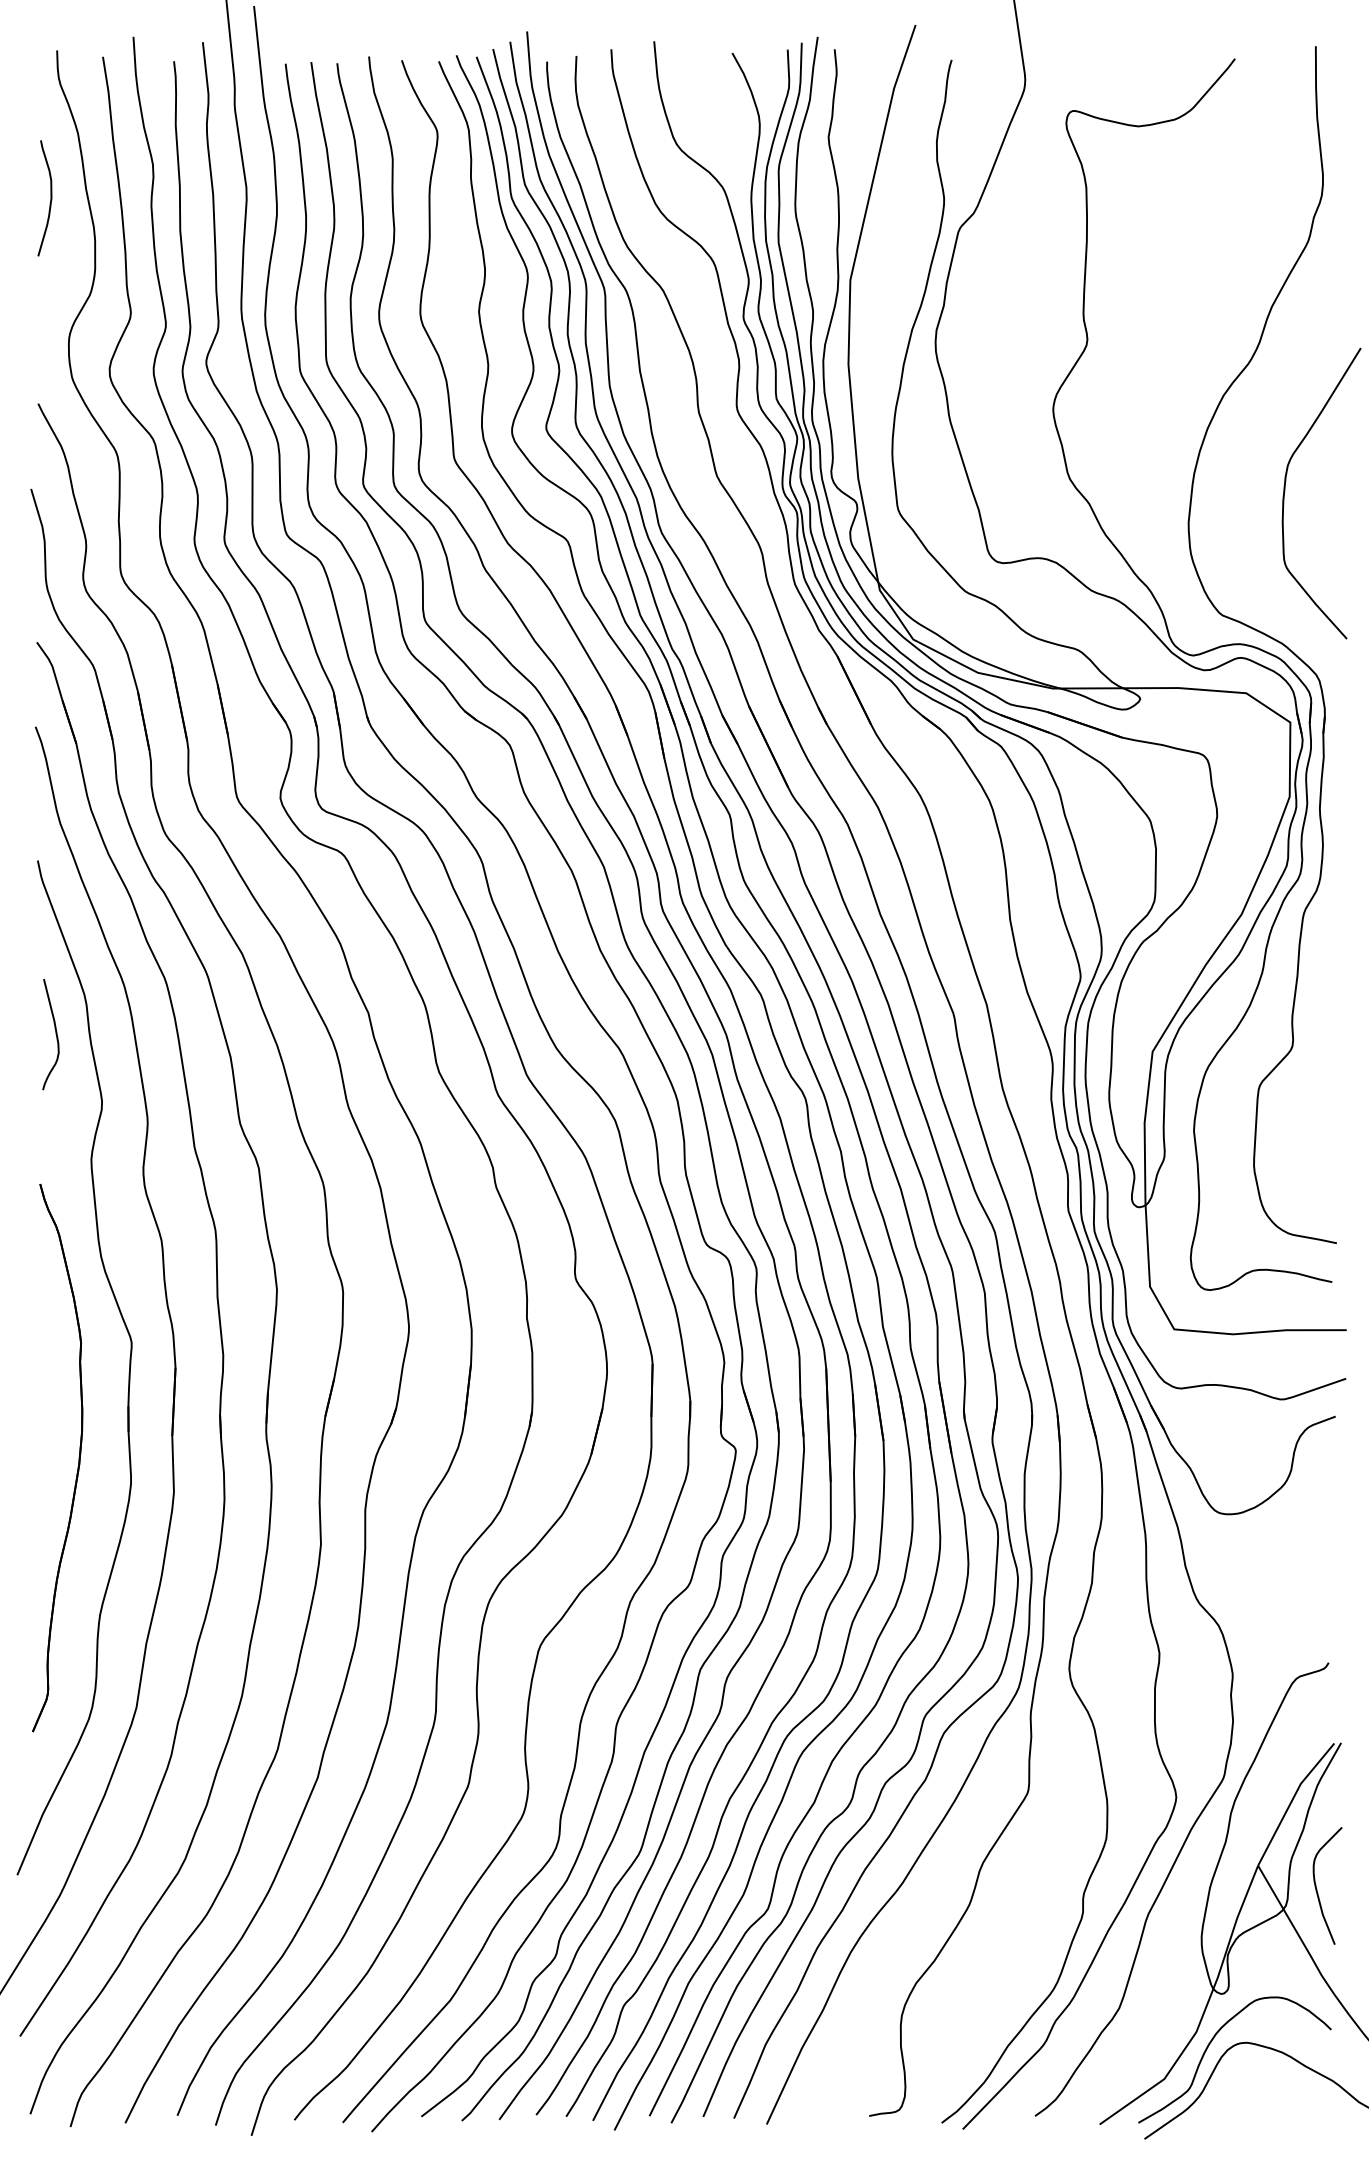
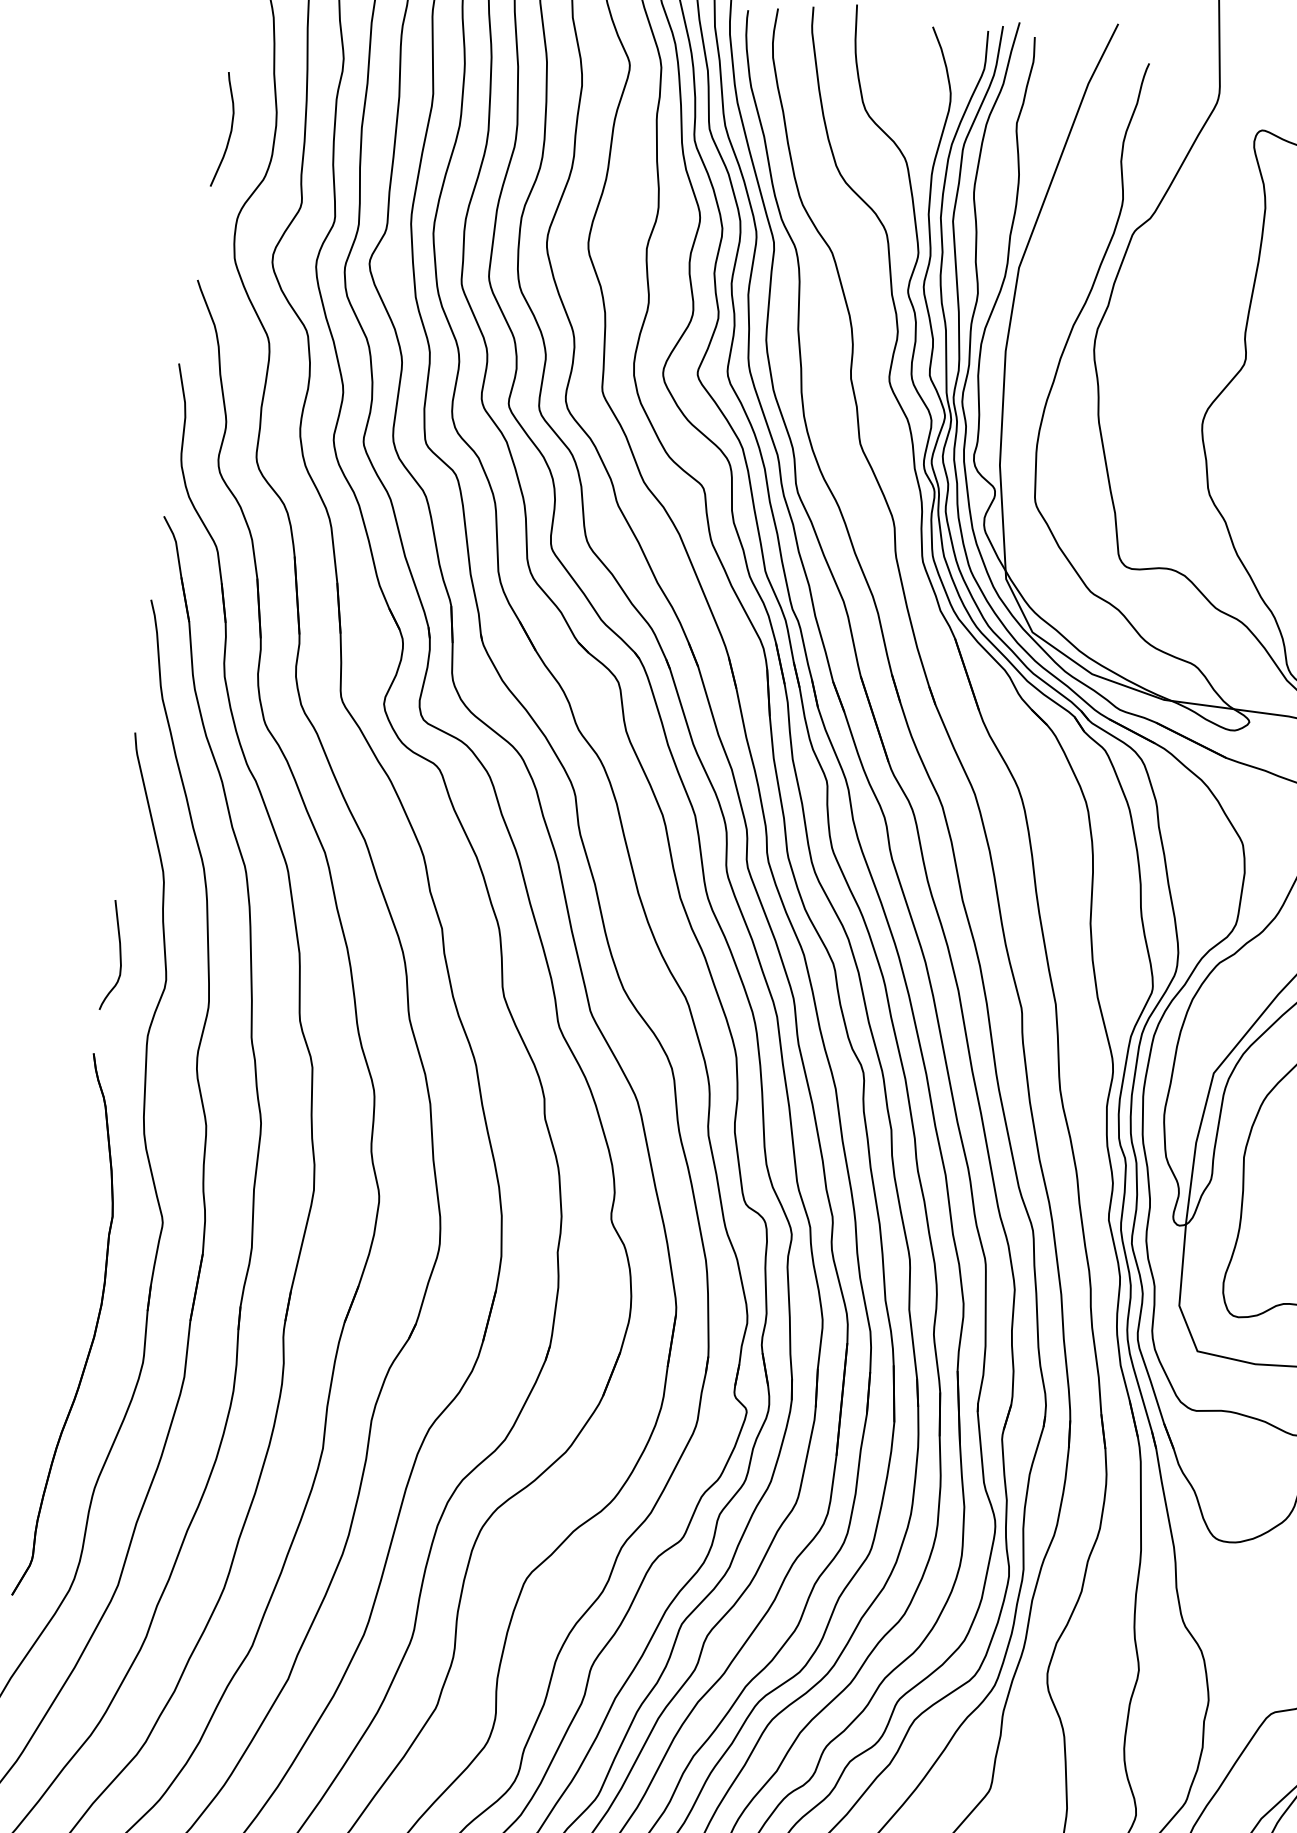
curve: (50, 198) -> (230, 130), moved
curve: (55, 1034) -> (119, 956), moved

